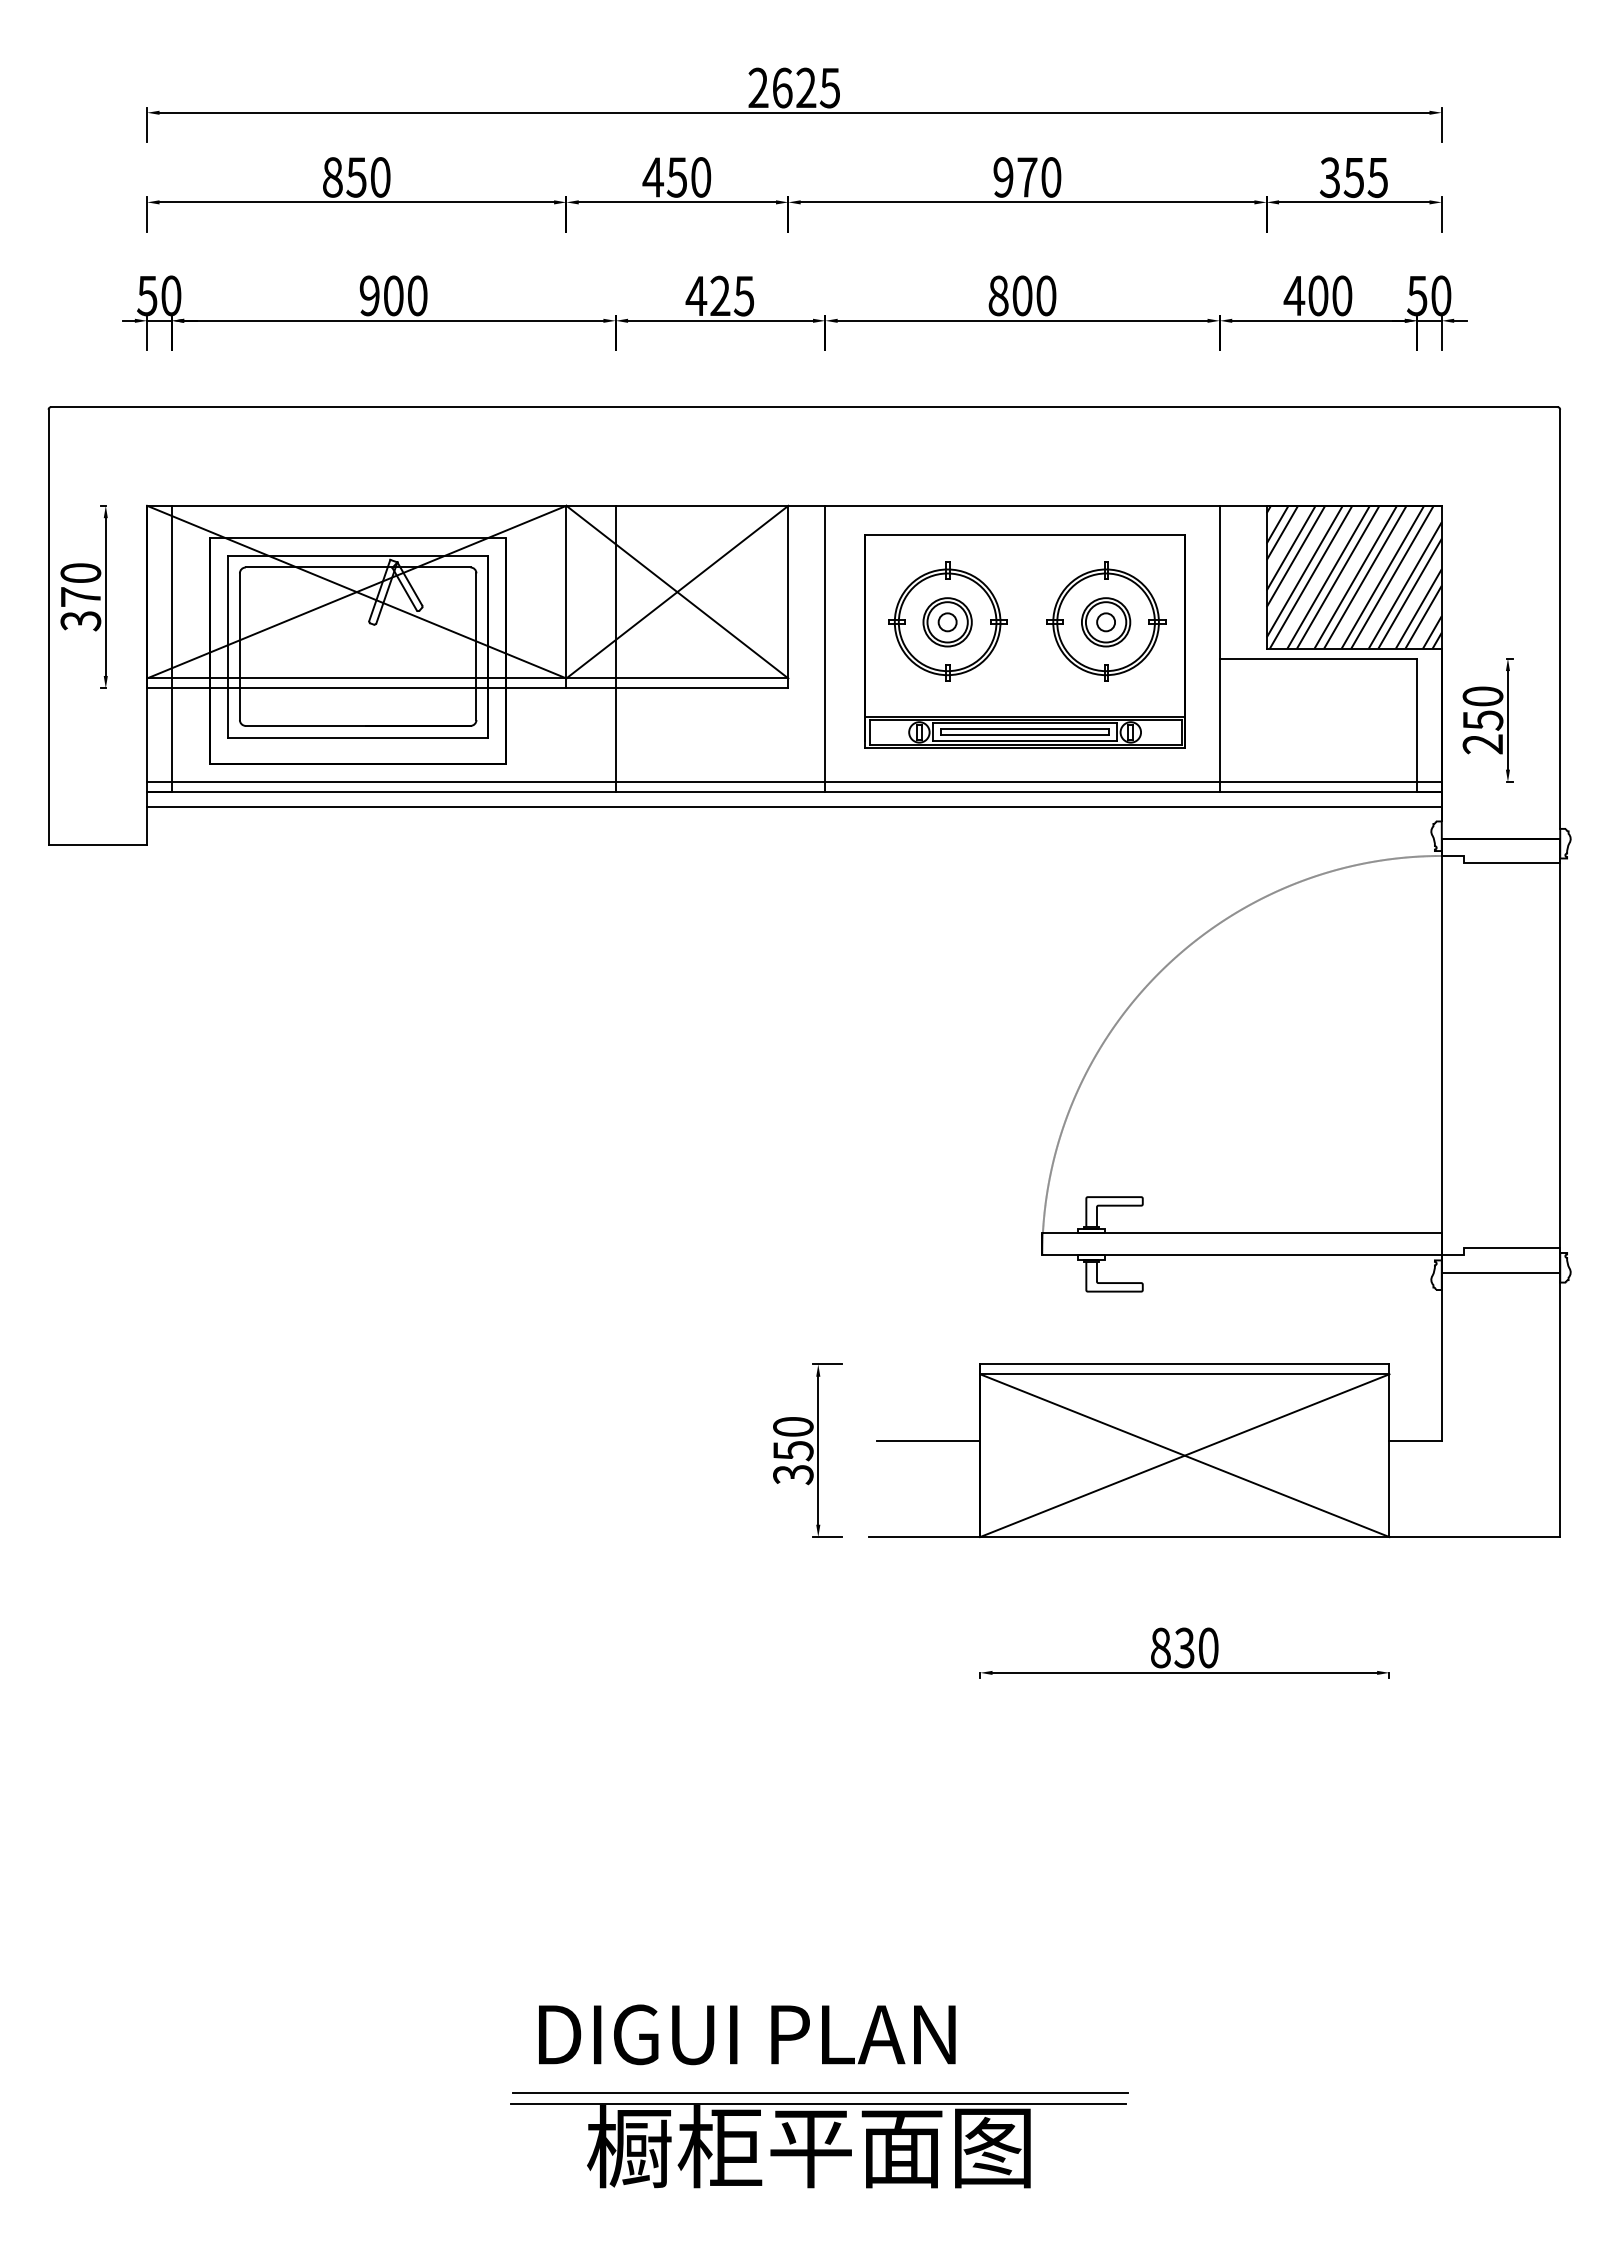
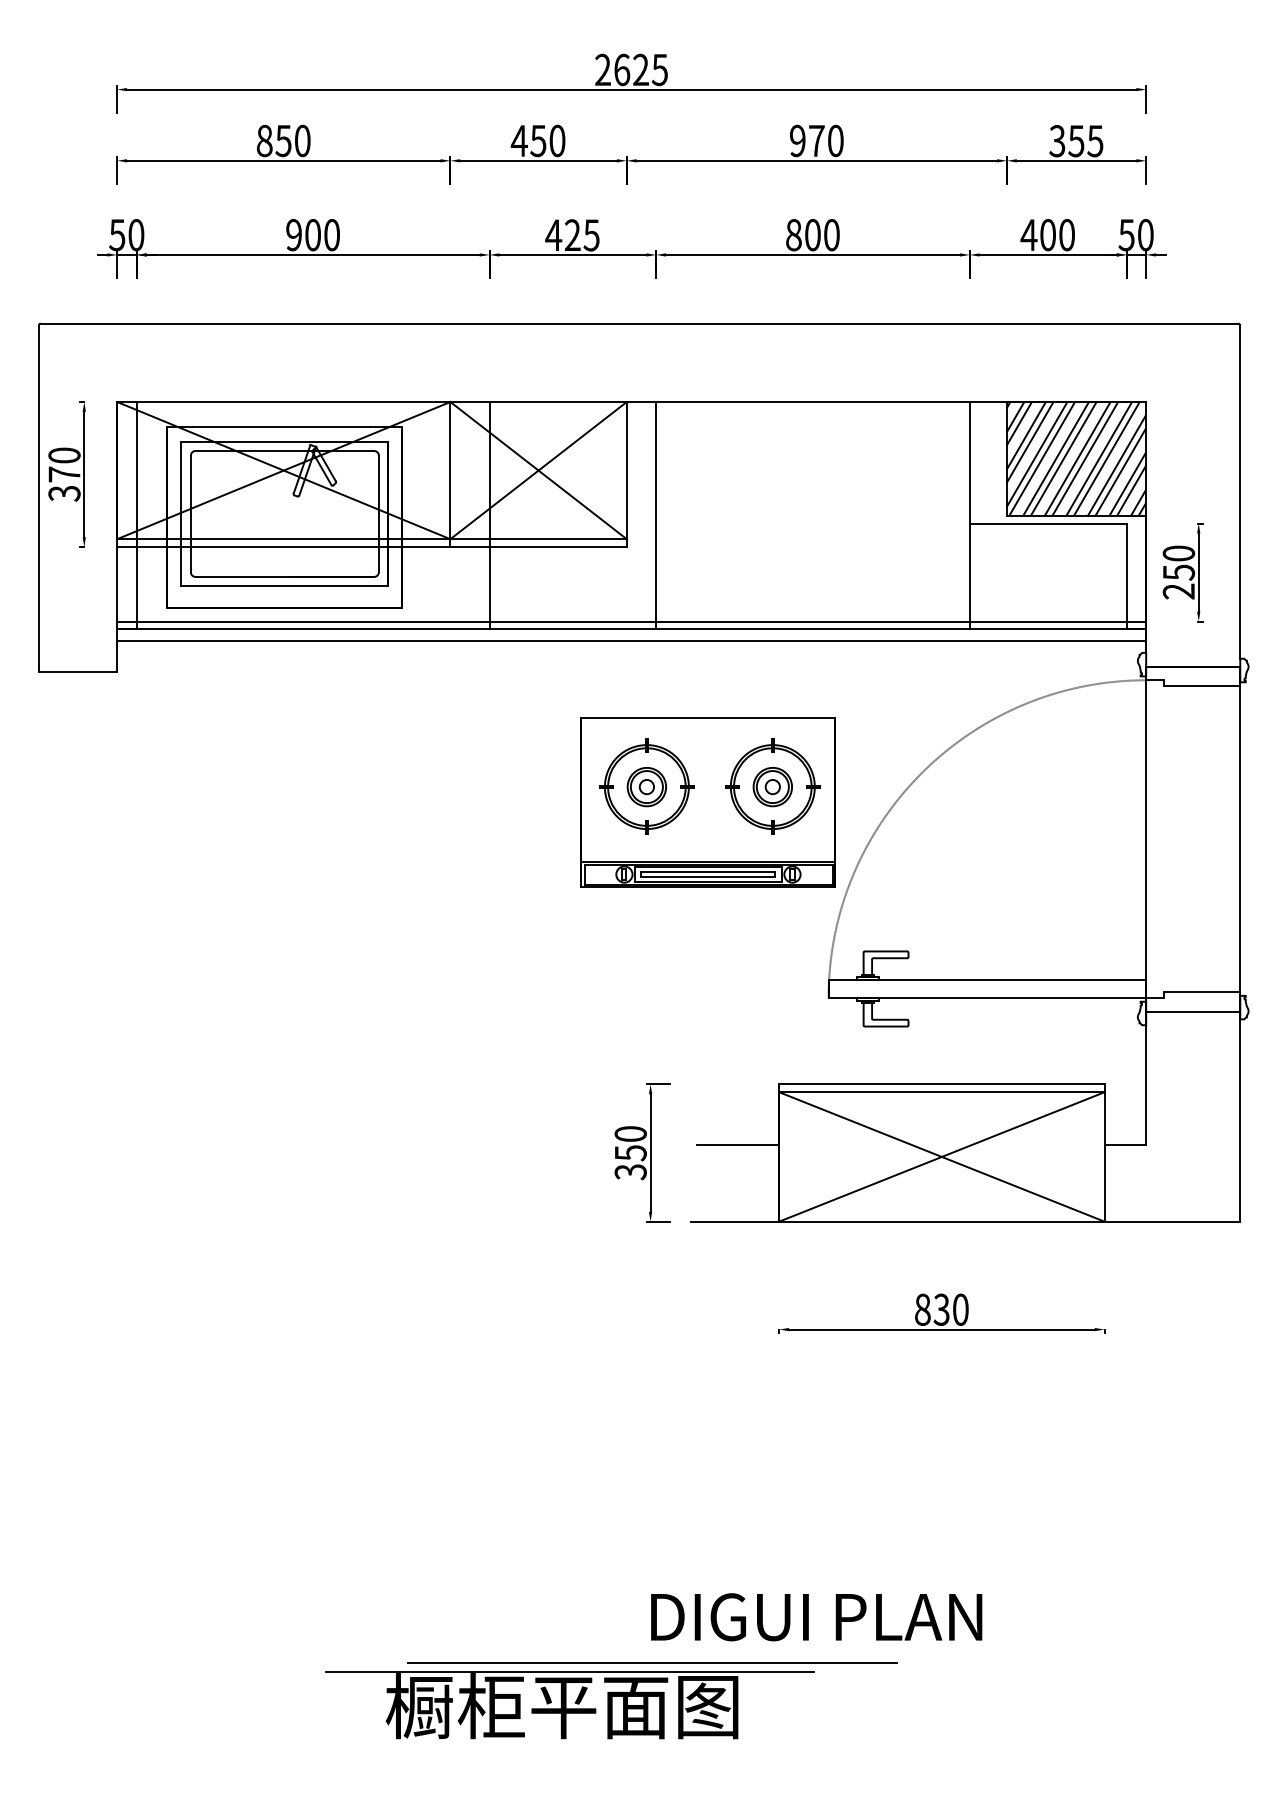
part: (1024, 641) -> (707, 802), moved
text: (747, 2034) -> (816, 1616), moved
part: (818, 2145) -> (569, 1705), moved

